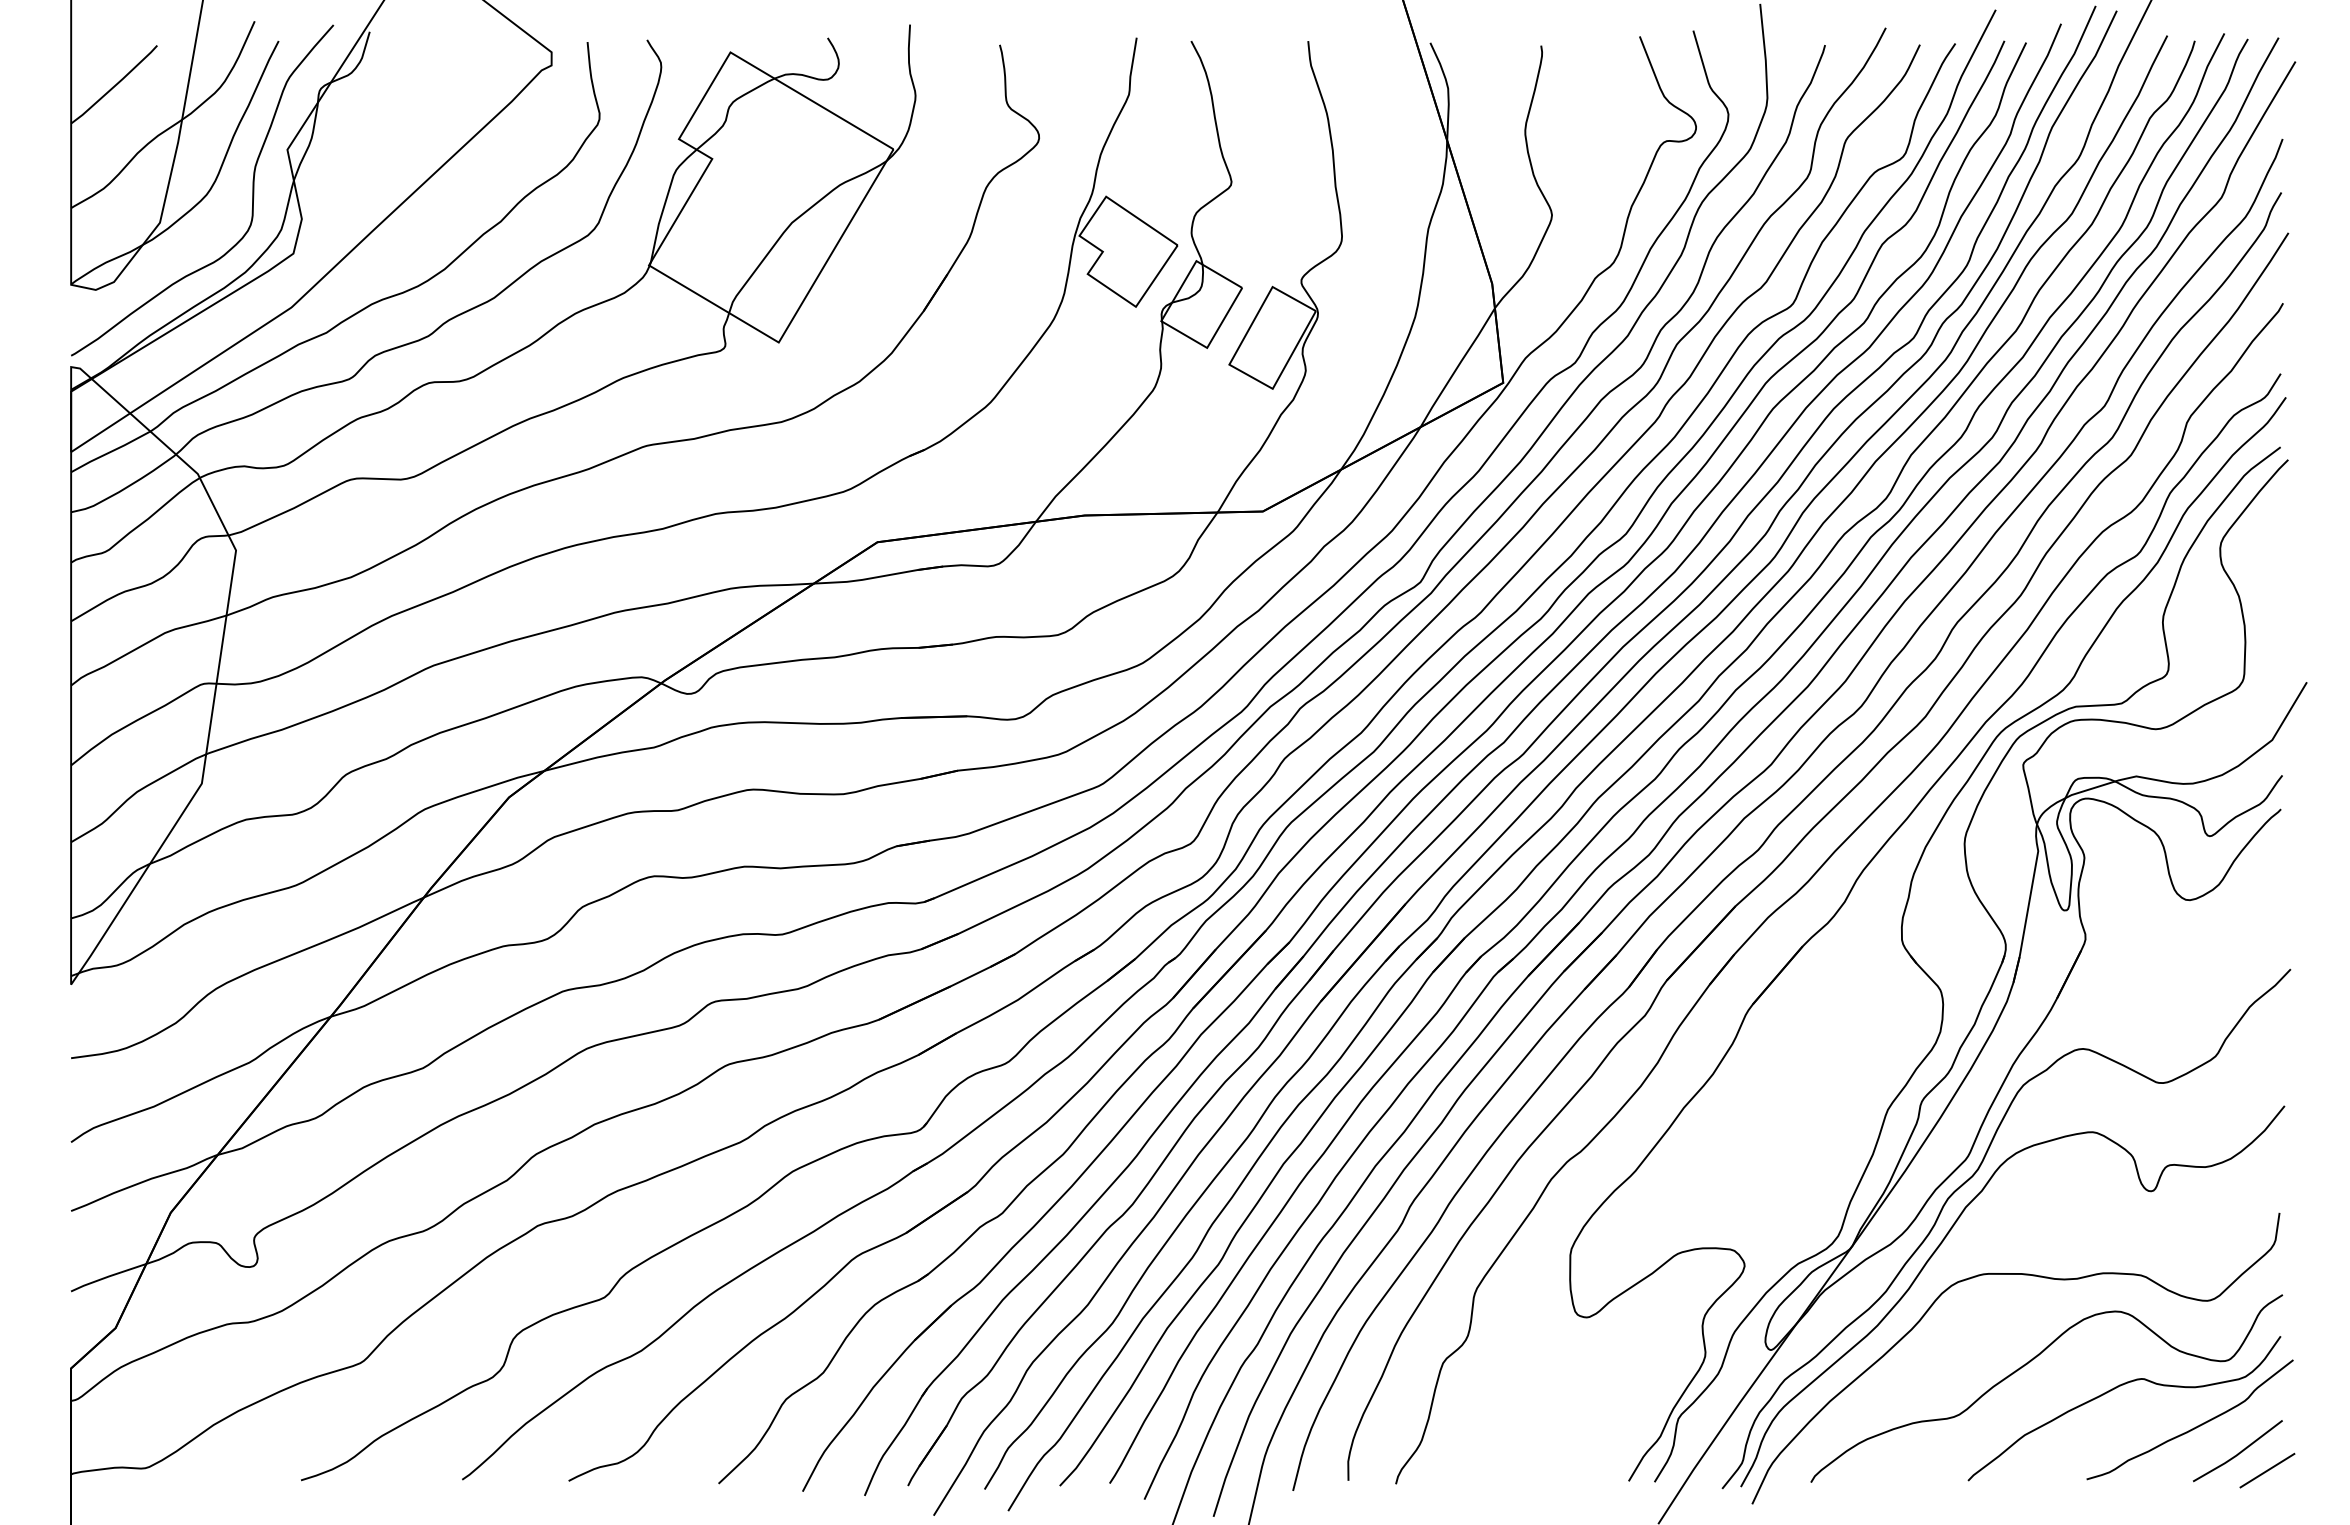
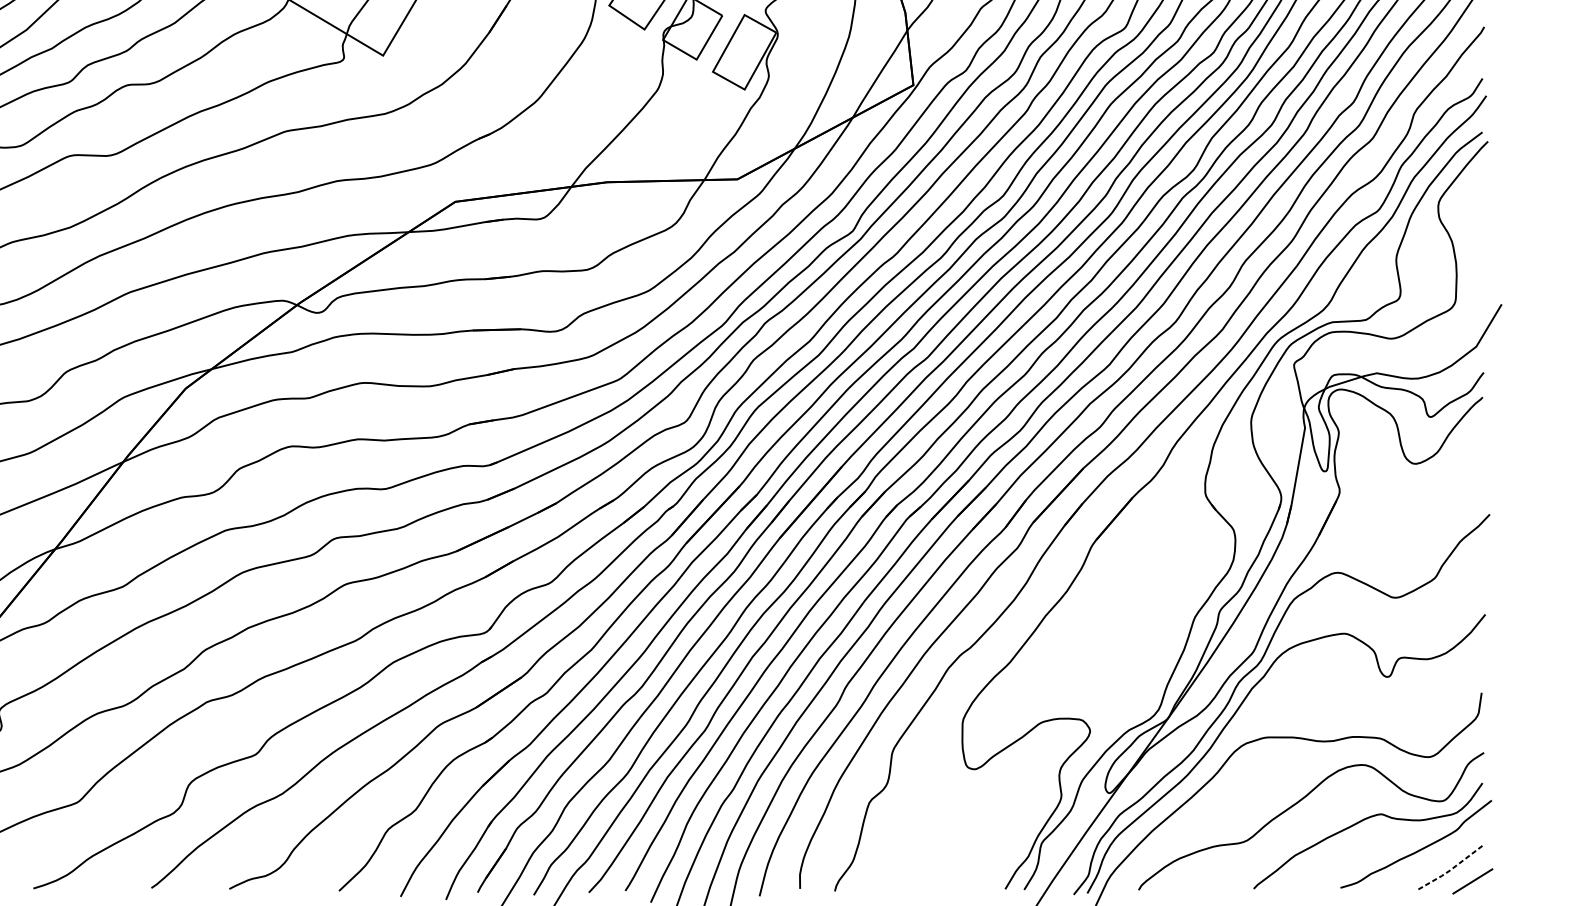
line: (2238, 1453) -> (1451, 868), solid -> dashed

